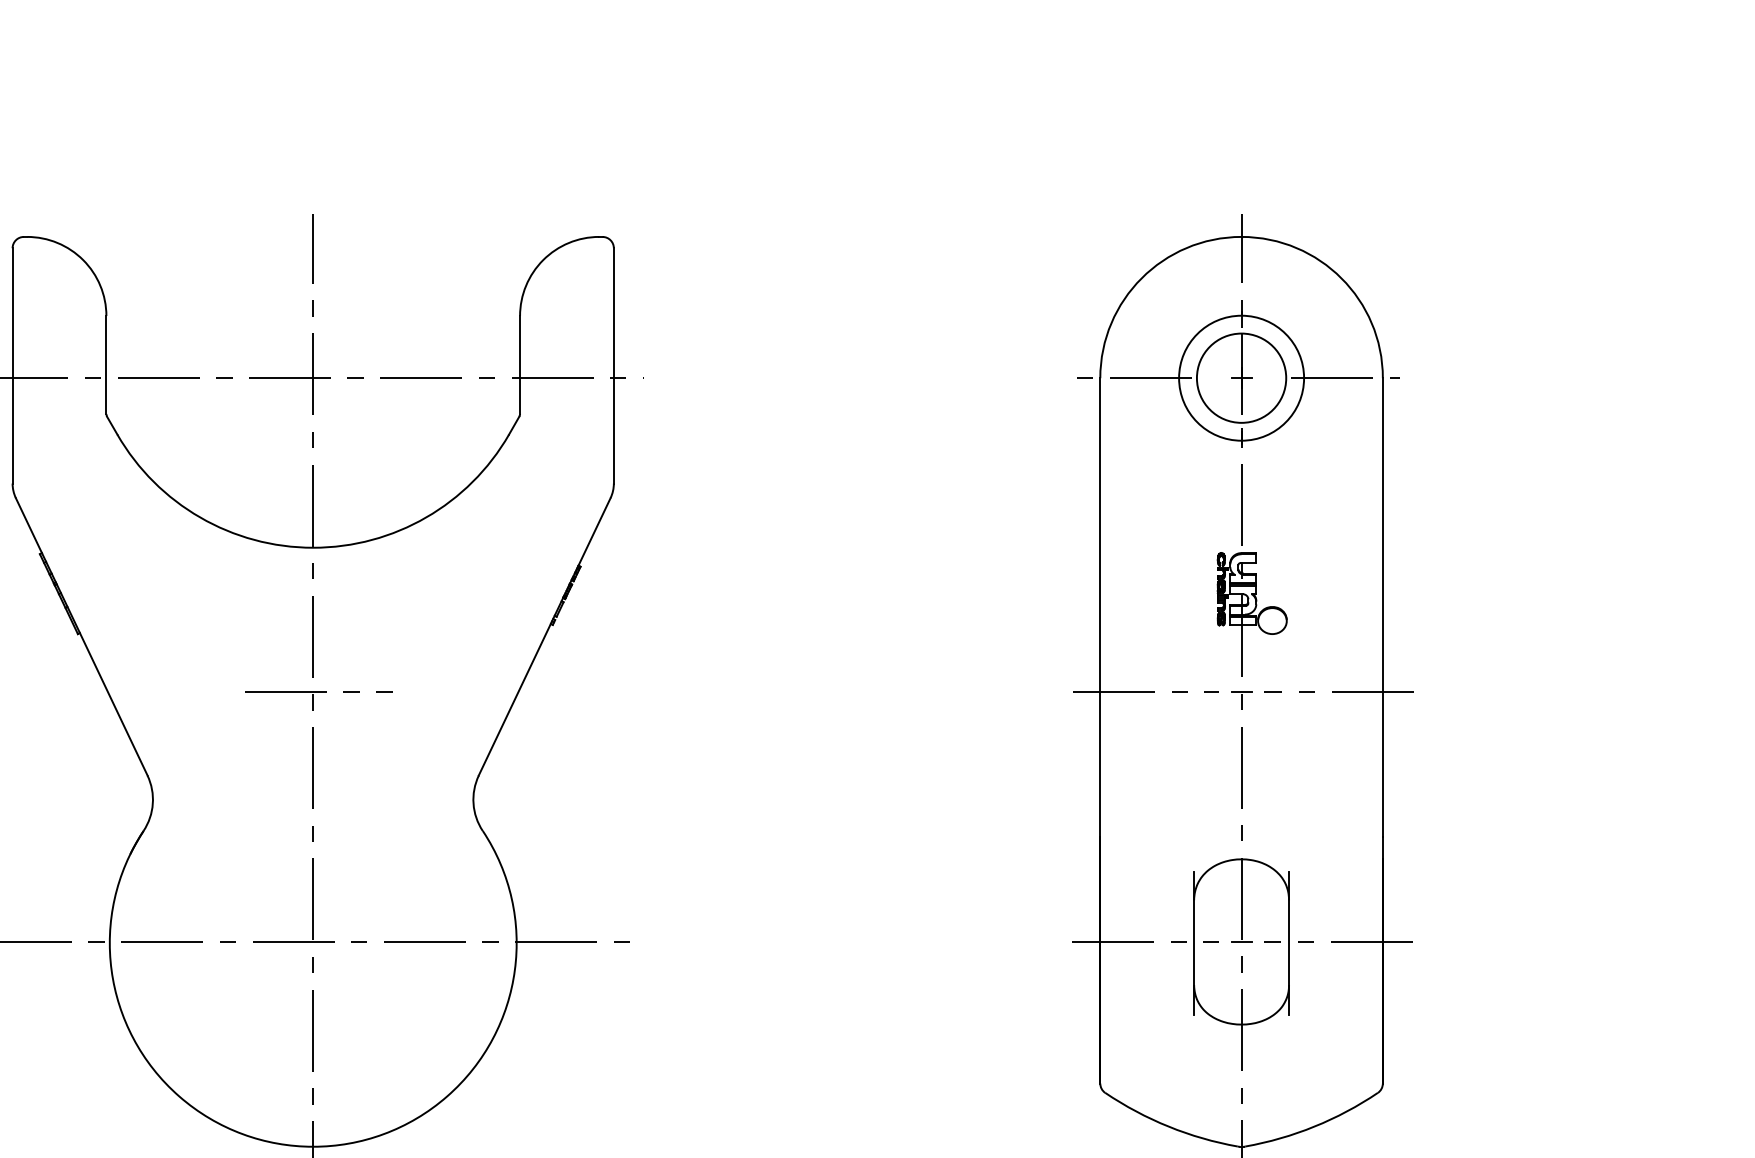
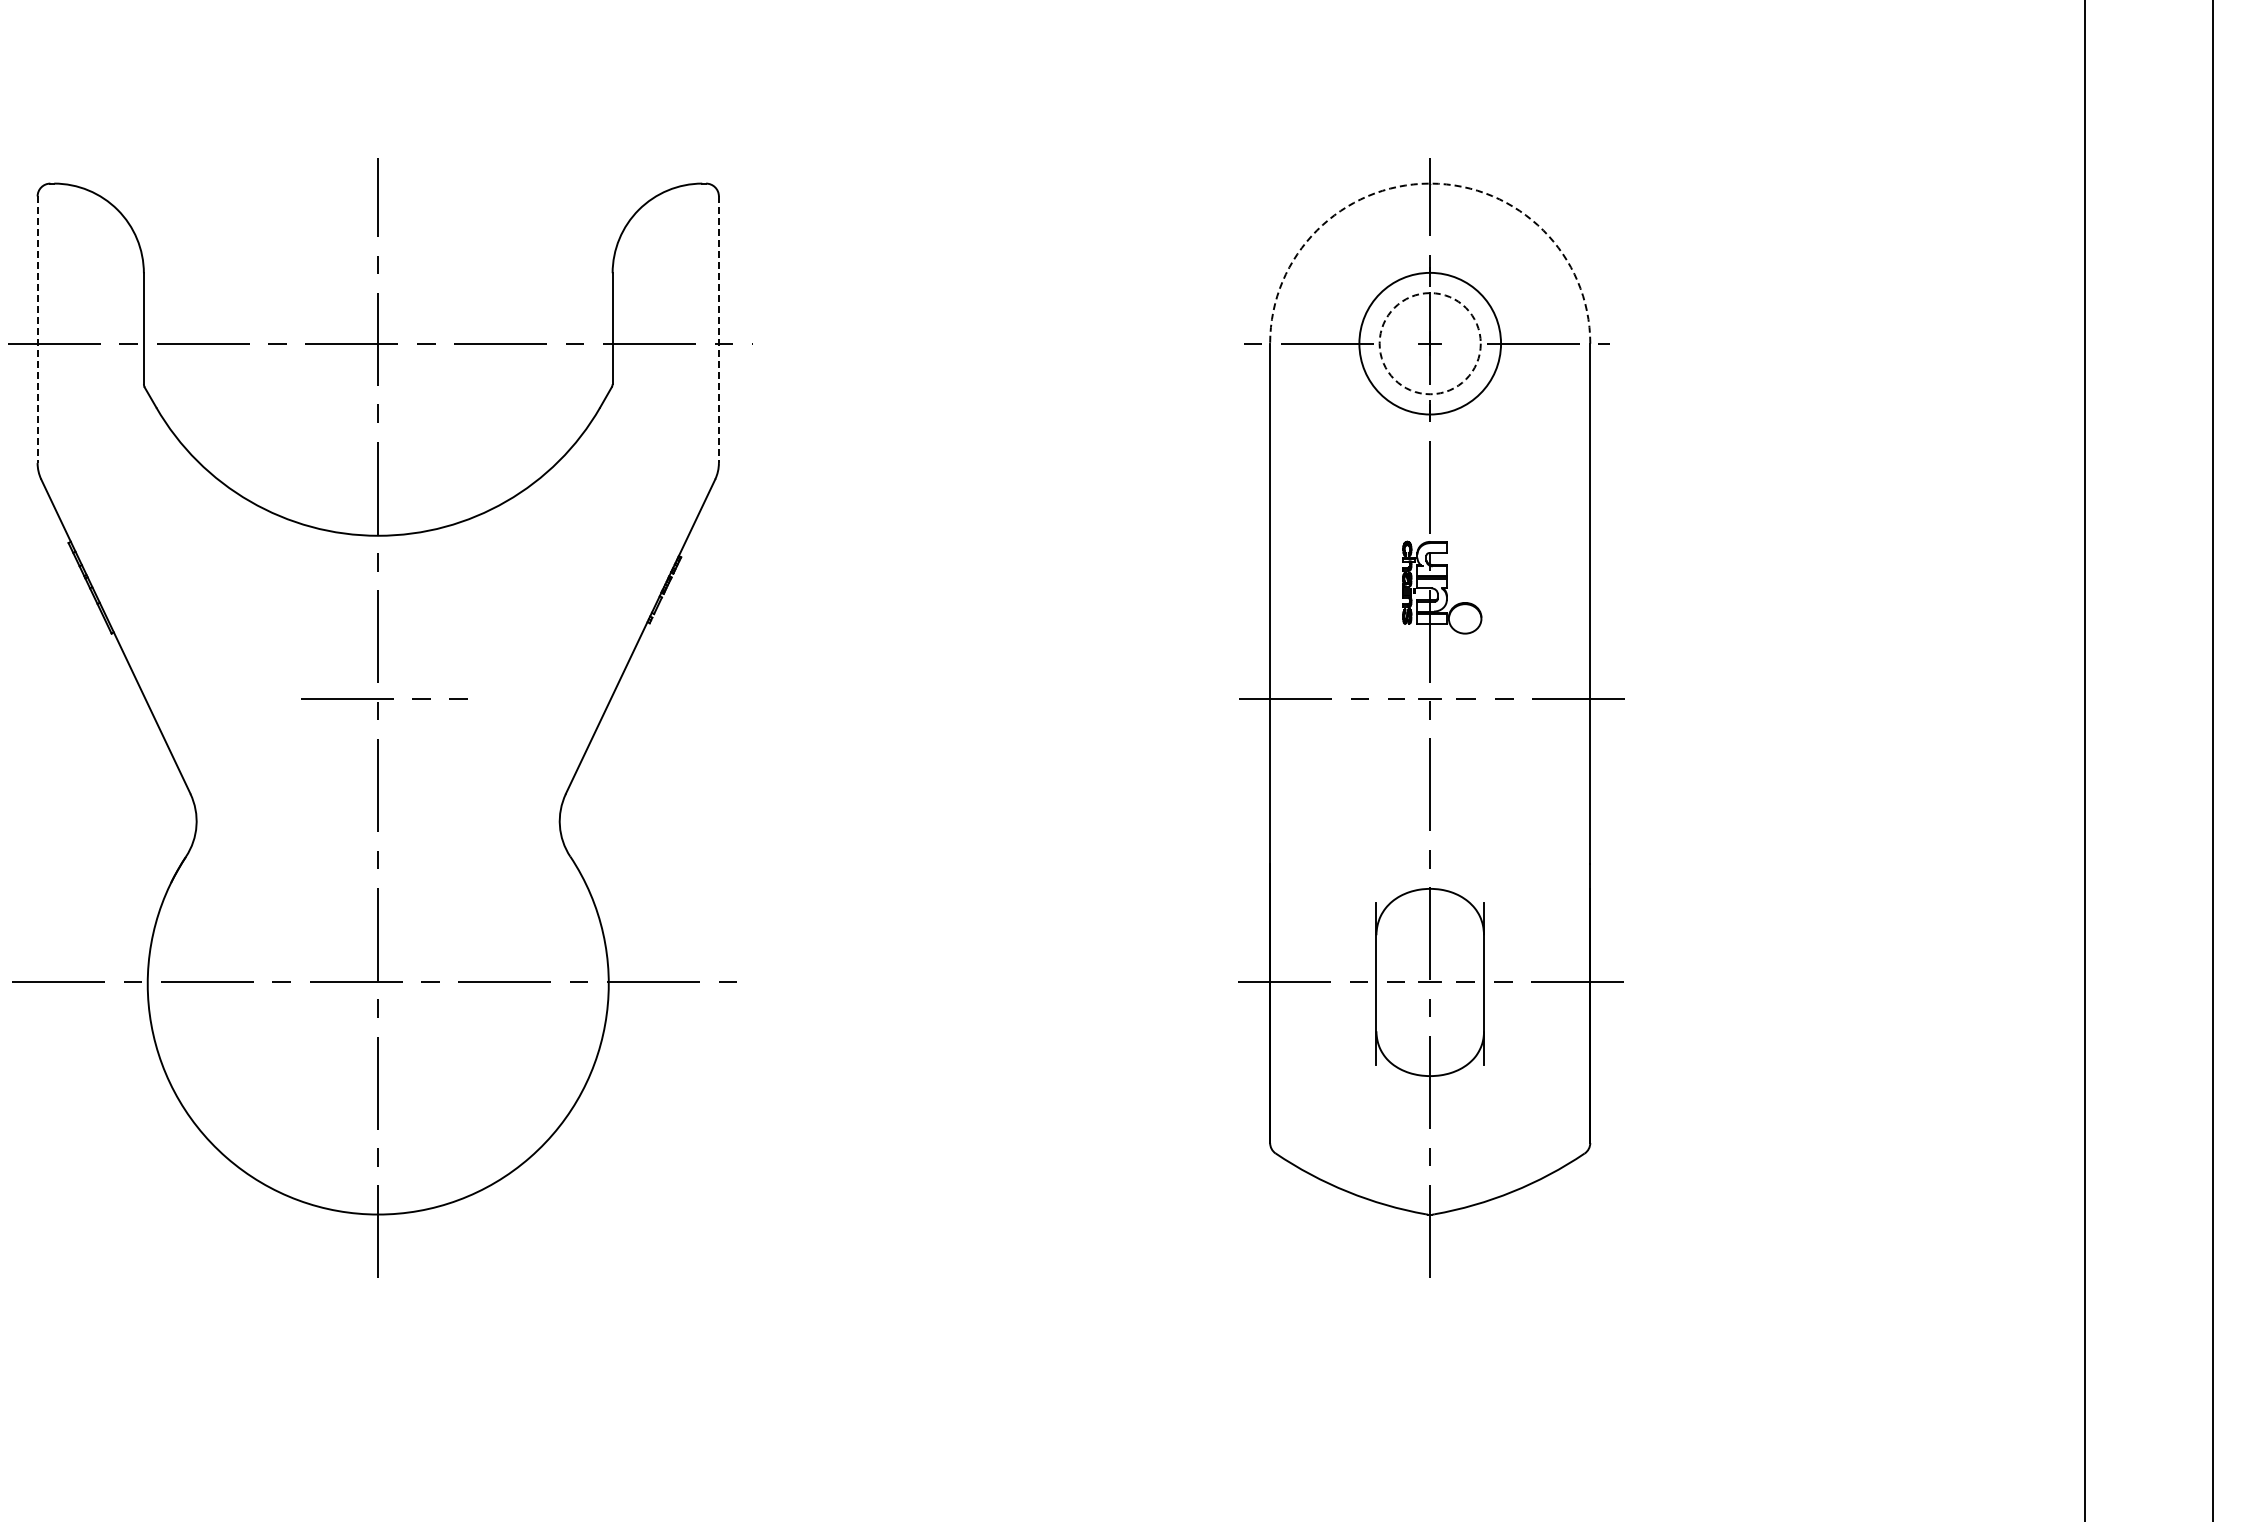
arc: (1241, 236) -> (1430, 183), solid -> dashed
line: (12, 366) -> (37, 330), solid -> dashed
line: (613, 366) -> (718, 330), solid -> dashed
circle: (1240, 378) -> (1429, 343), solid -> dashed

